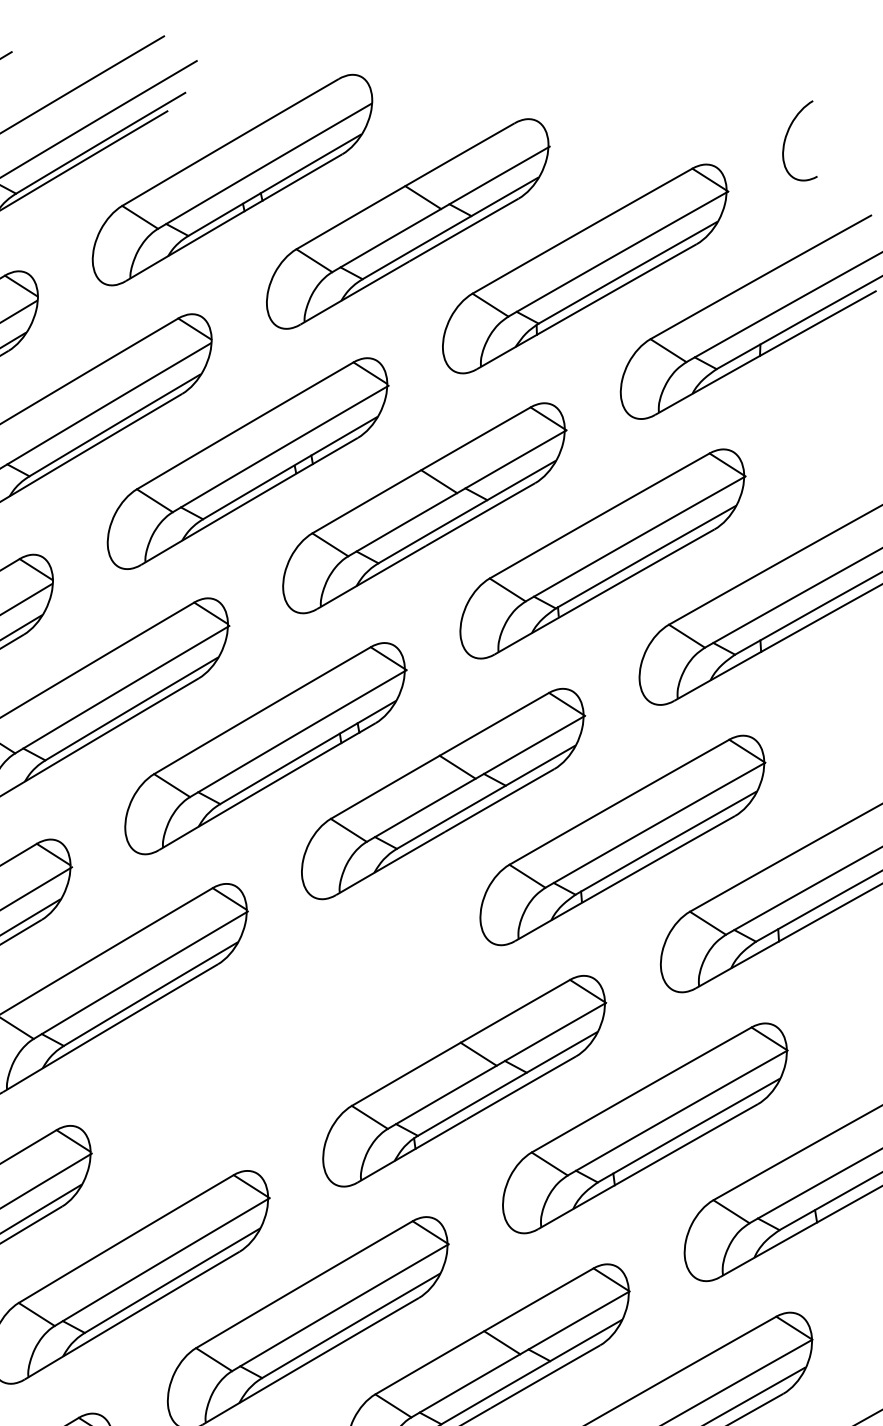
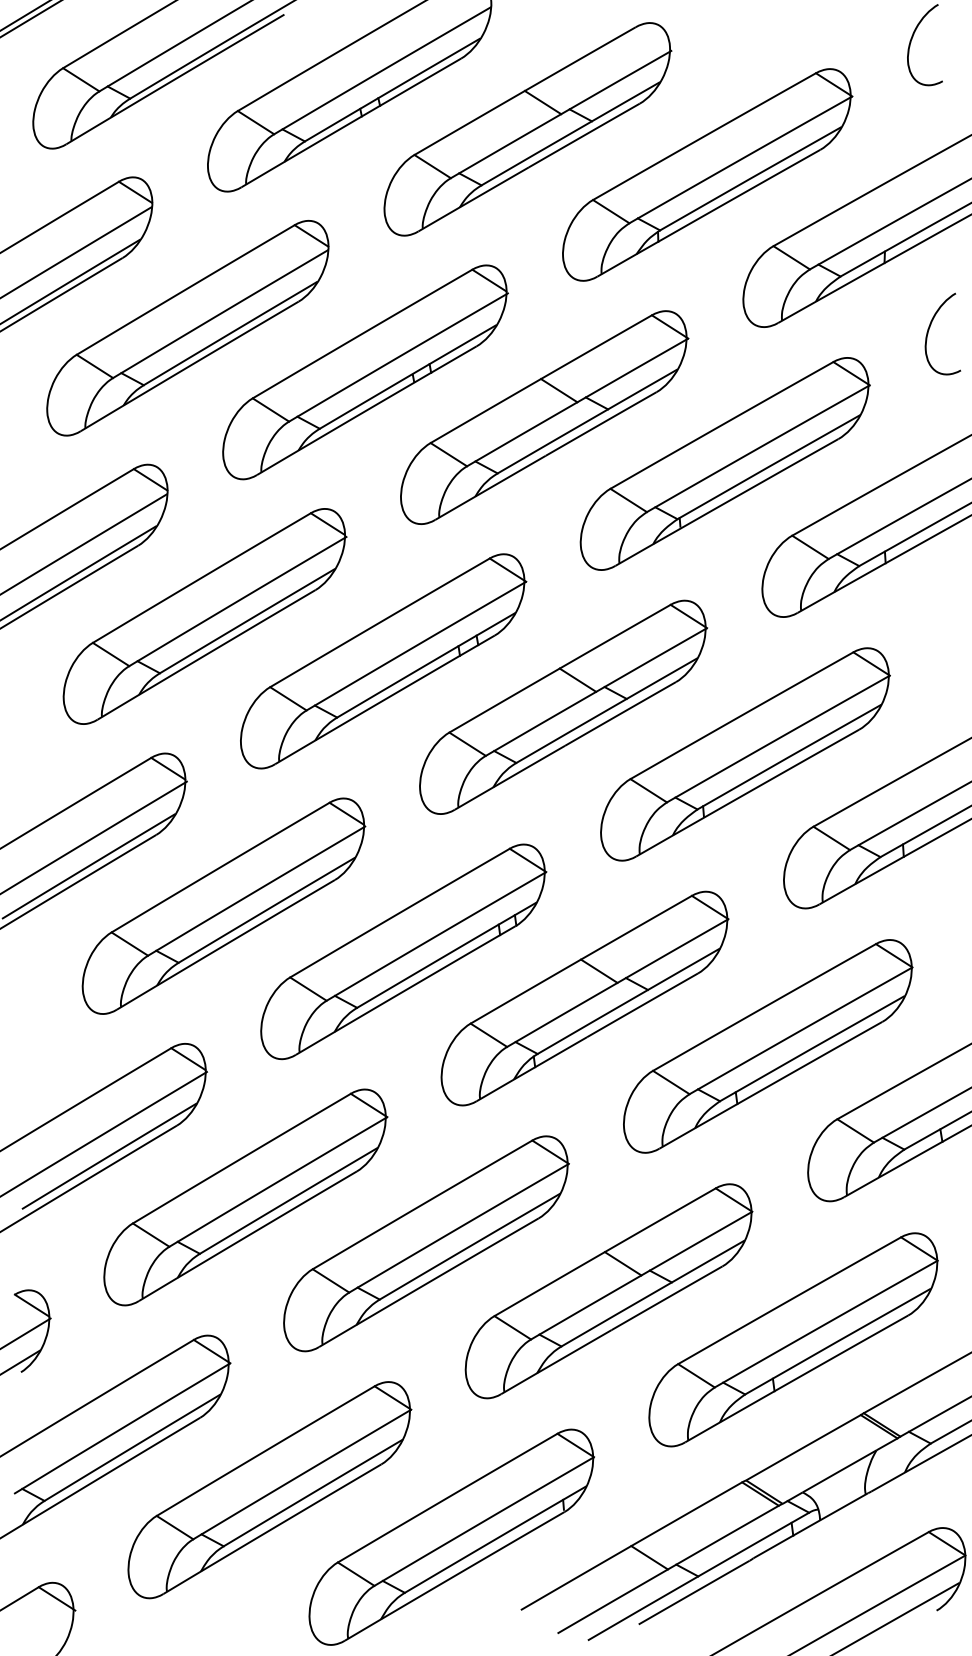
curve: (804, 422) -> (929, 330), added
part: (285, 1034) -> (403, 951), added

